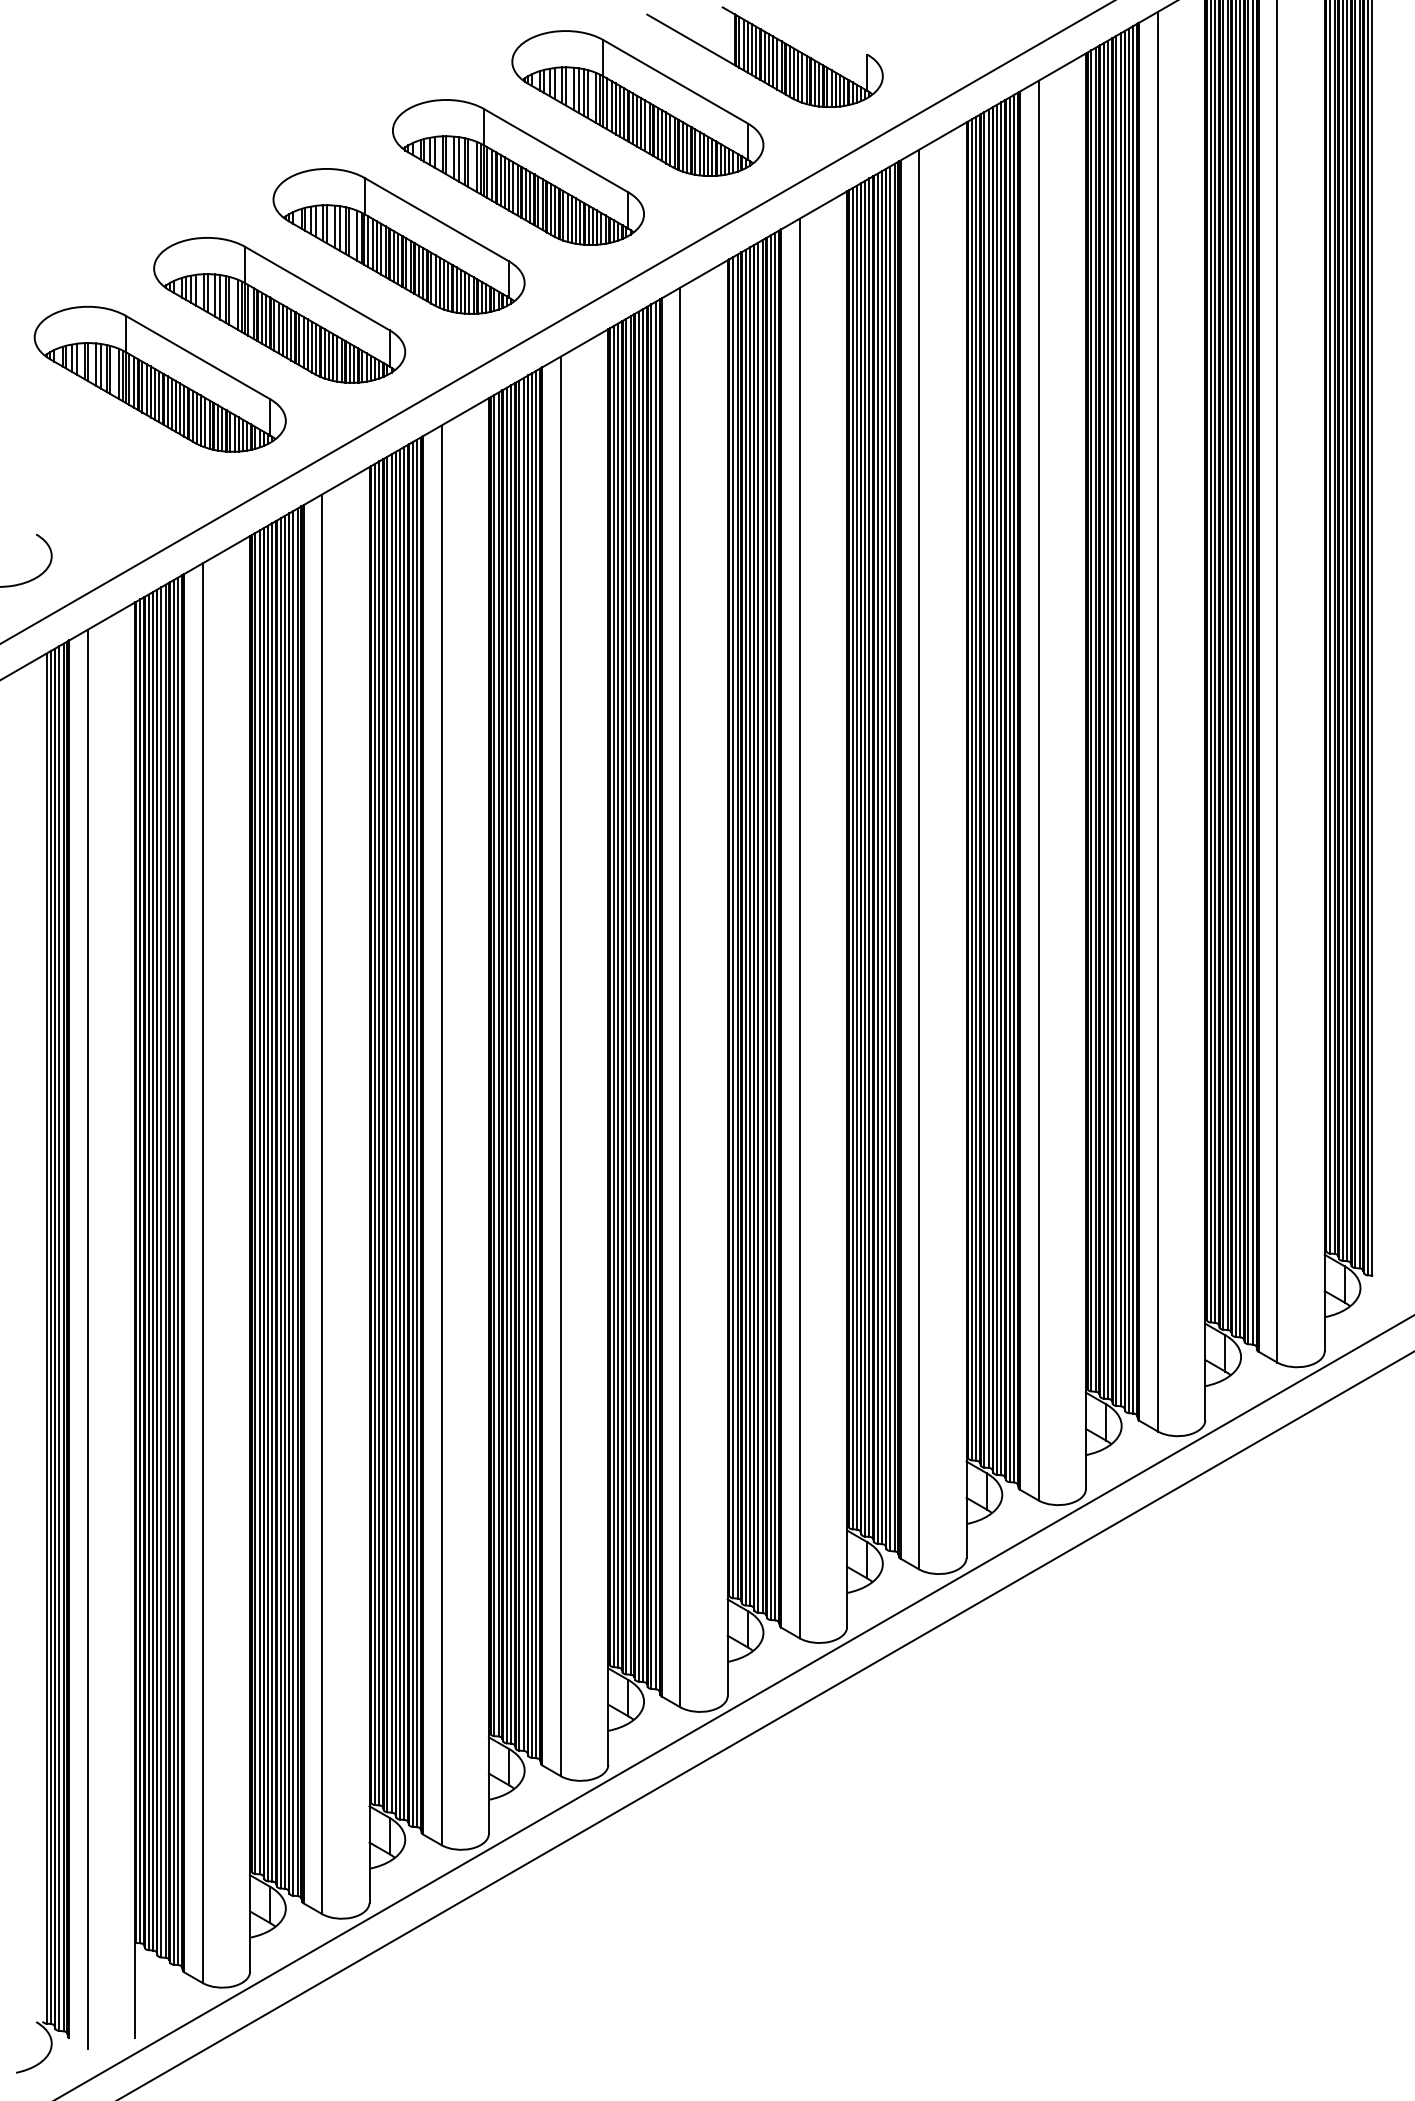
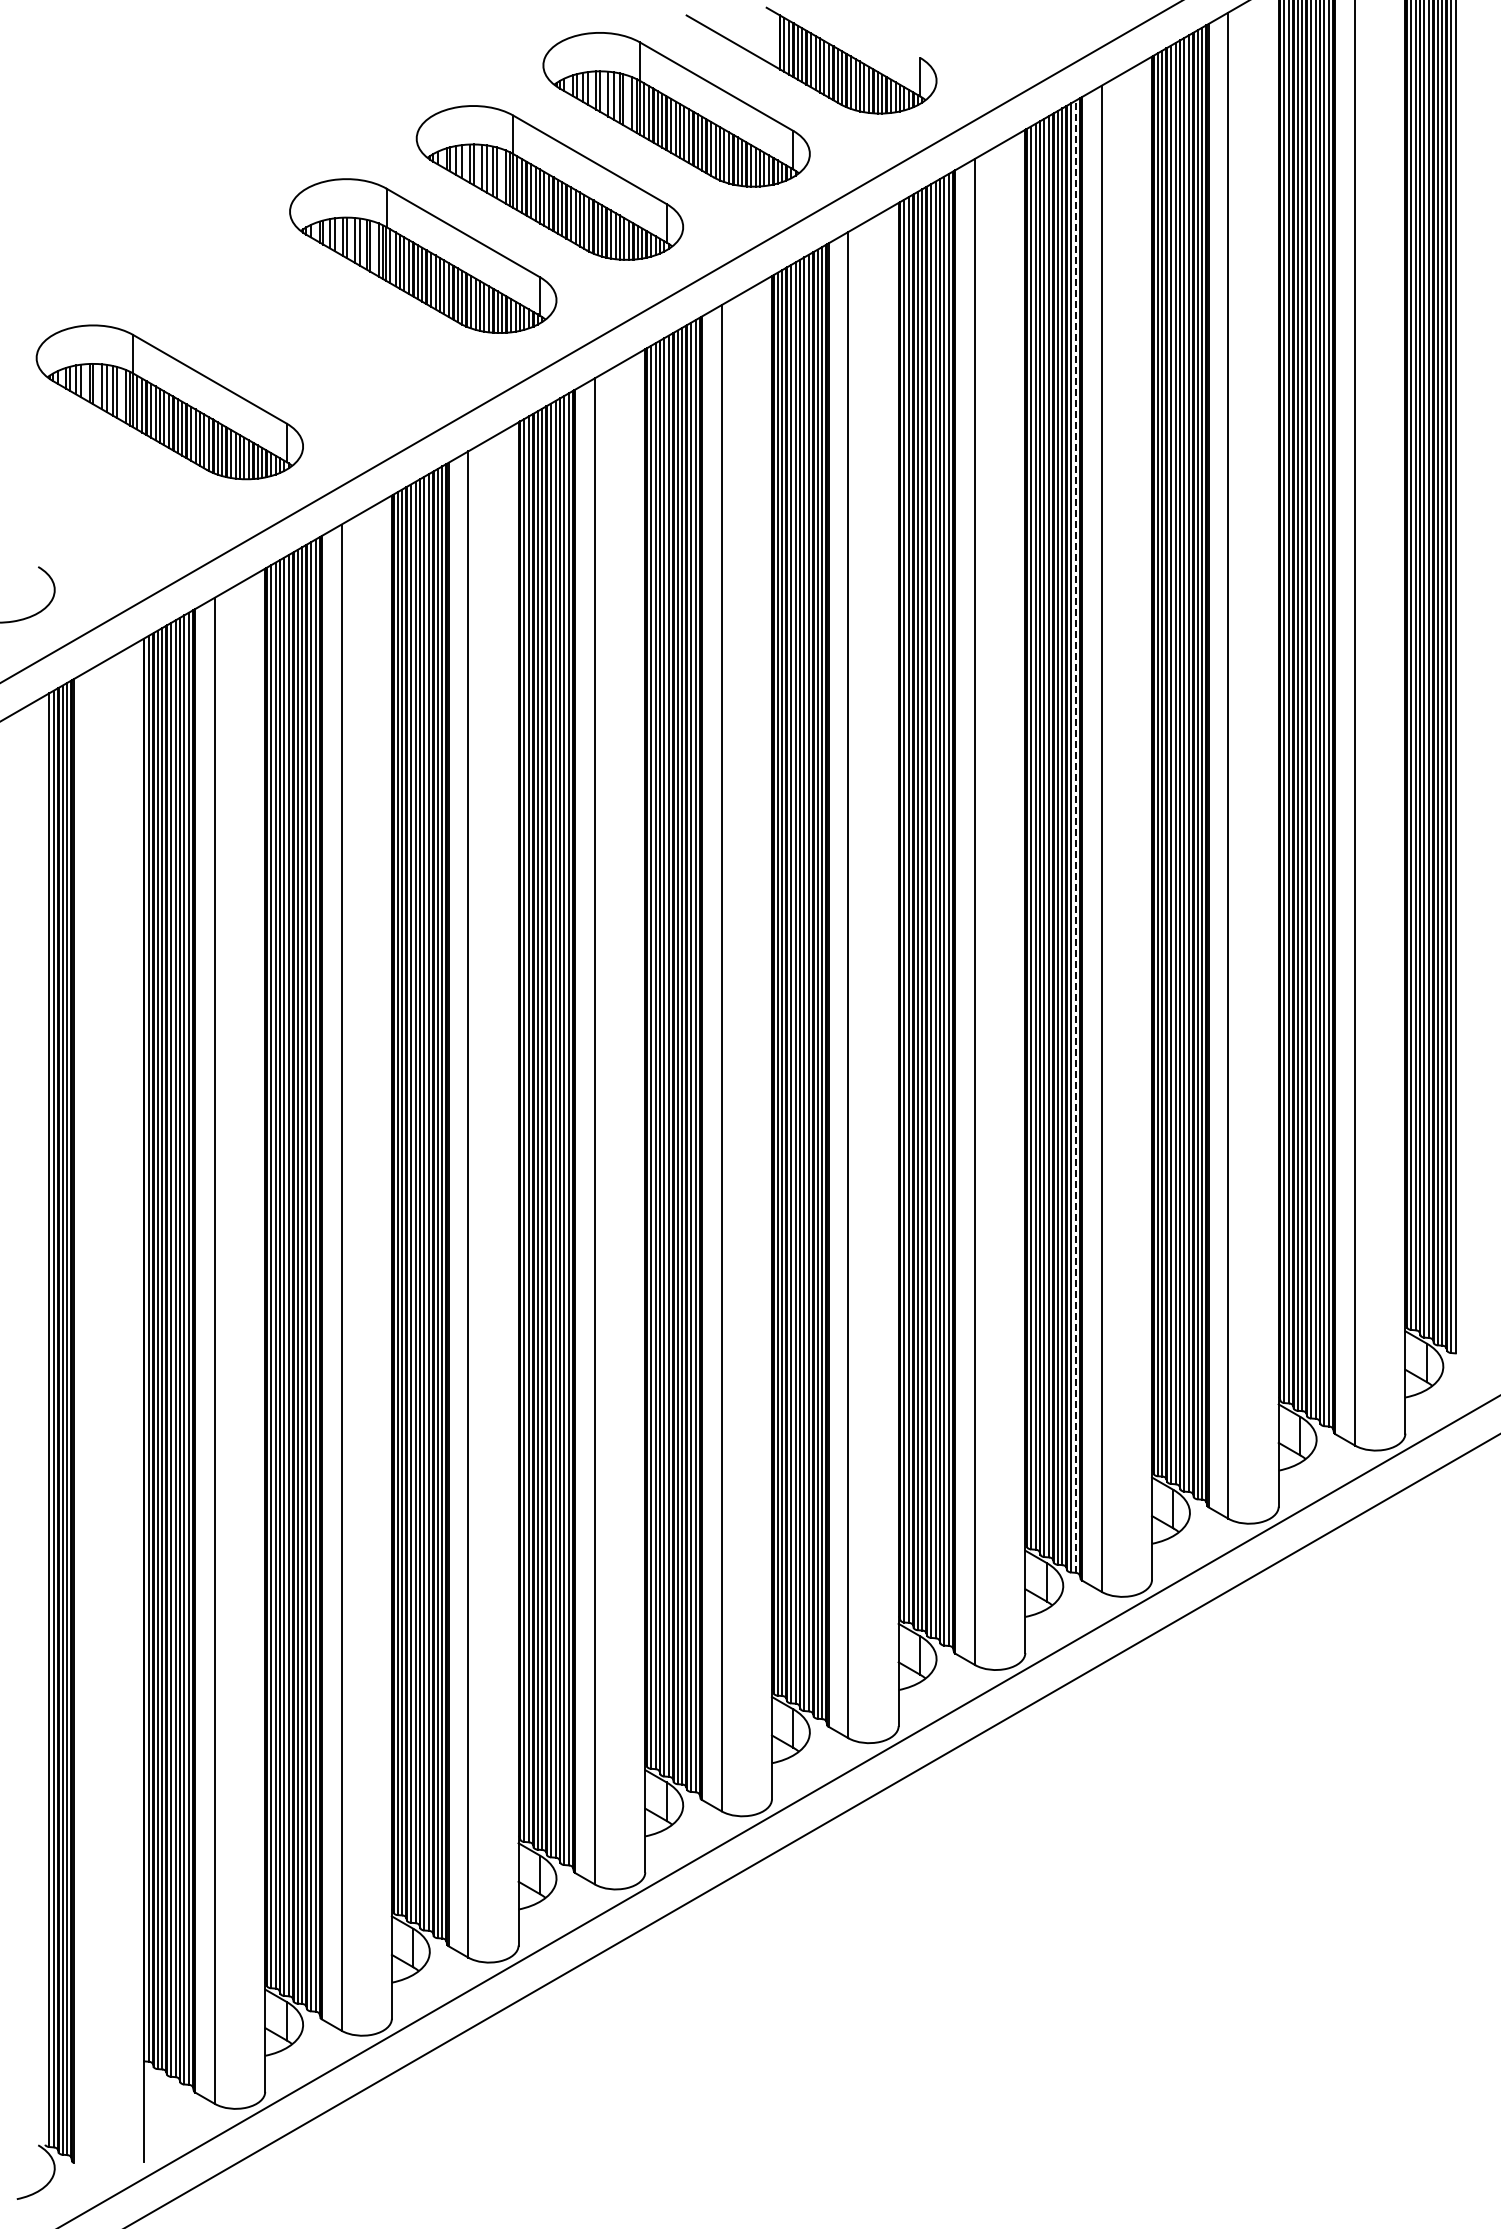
part: (279, 309) -> (296, 328), removed
line: (1013, 788) -> (1075, 836), solid -> dashed
line: (88, 1338) -> (93, 1420), removed

